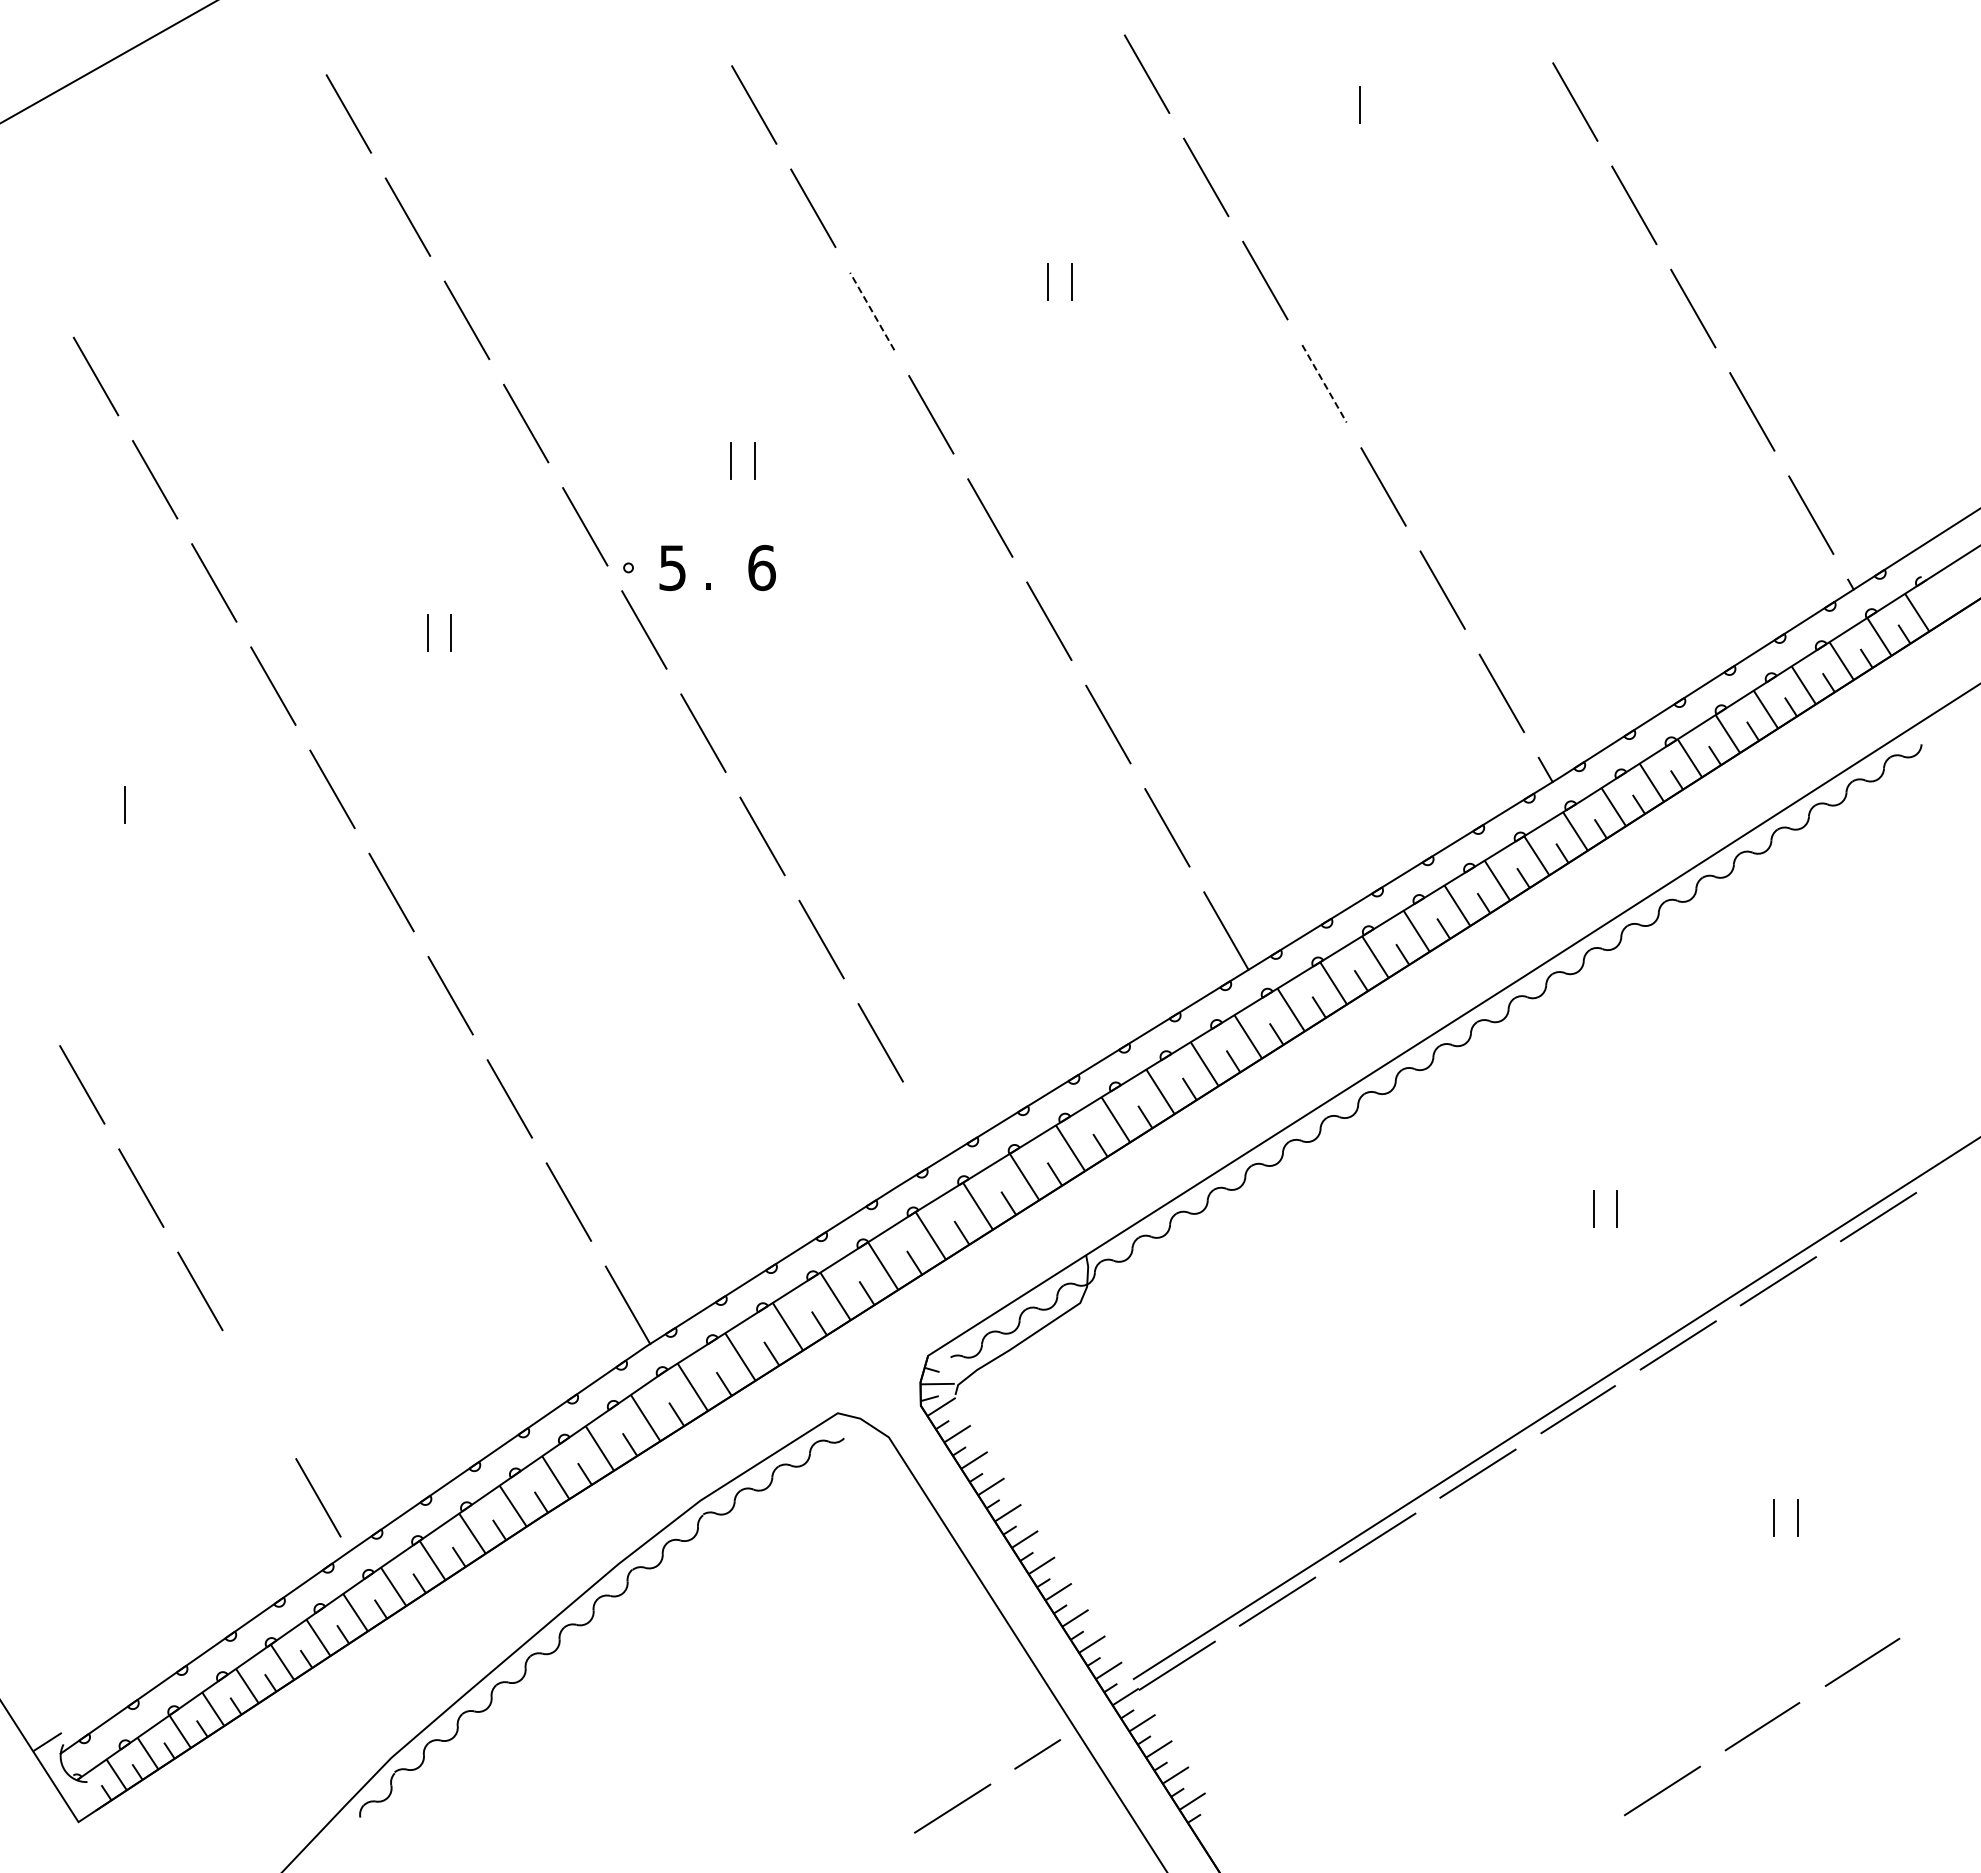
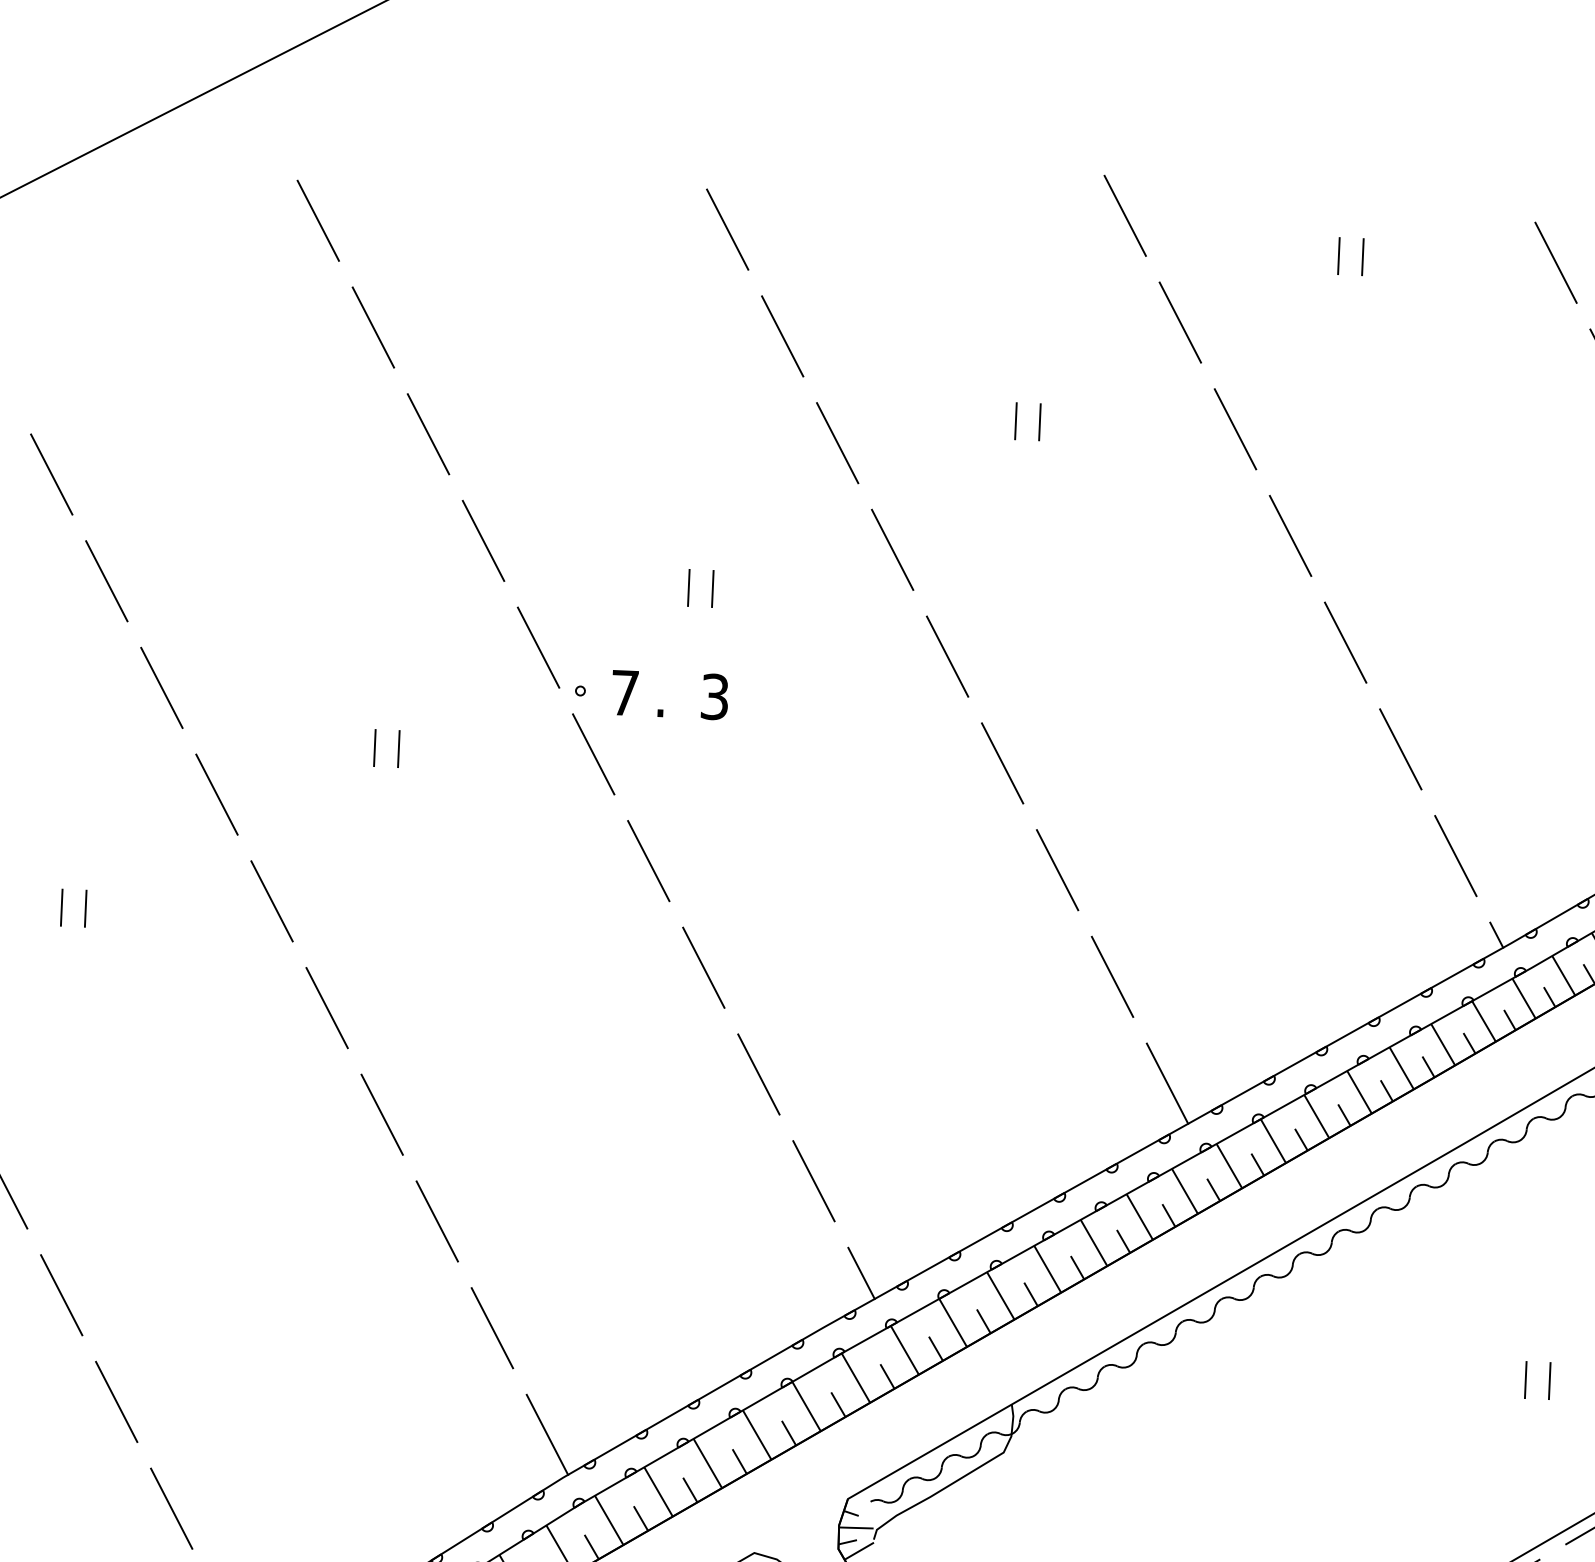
line: (1383, 104) -> (1362, 256), added
line: (872, 311) -> (837, 443), dashed -> solid
line: (1324, 383) -> (1290, 535), dashed -> solid
text: (761, 567) -> (714, 696), 6 -> 3
text: (672, 568) -> (624, 693), 5 -> 7
line: (148, 804) -> (85, 908), added
line: (931, 1131) -> (861, 1272), added
line: (259, 1394) -> (171, 1508), added

